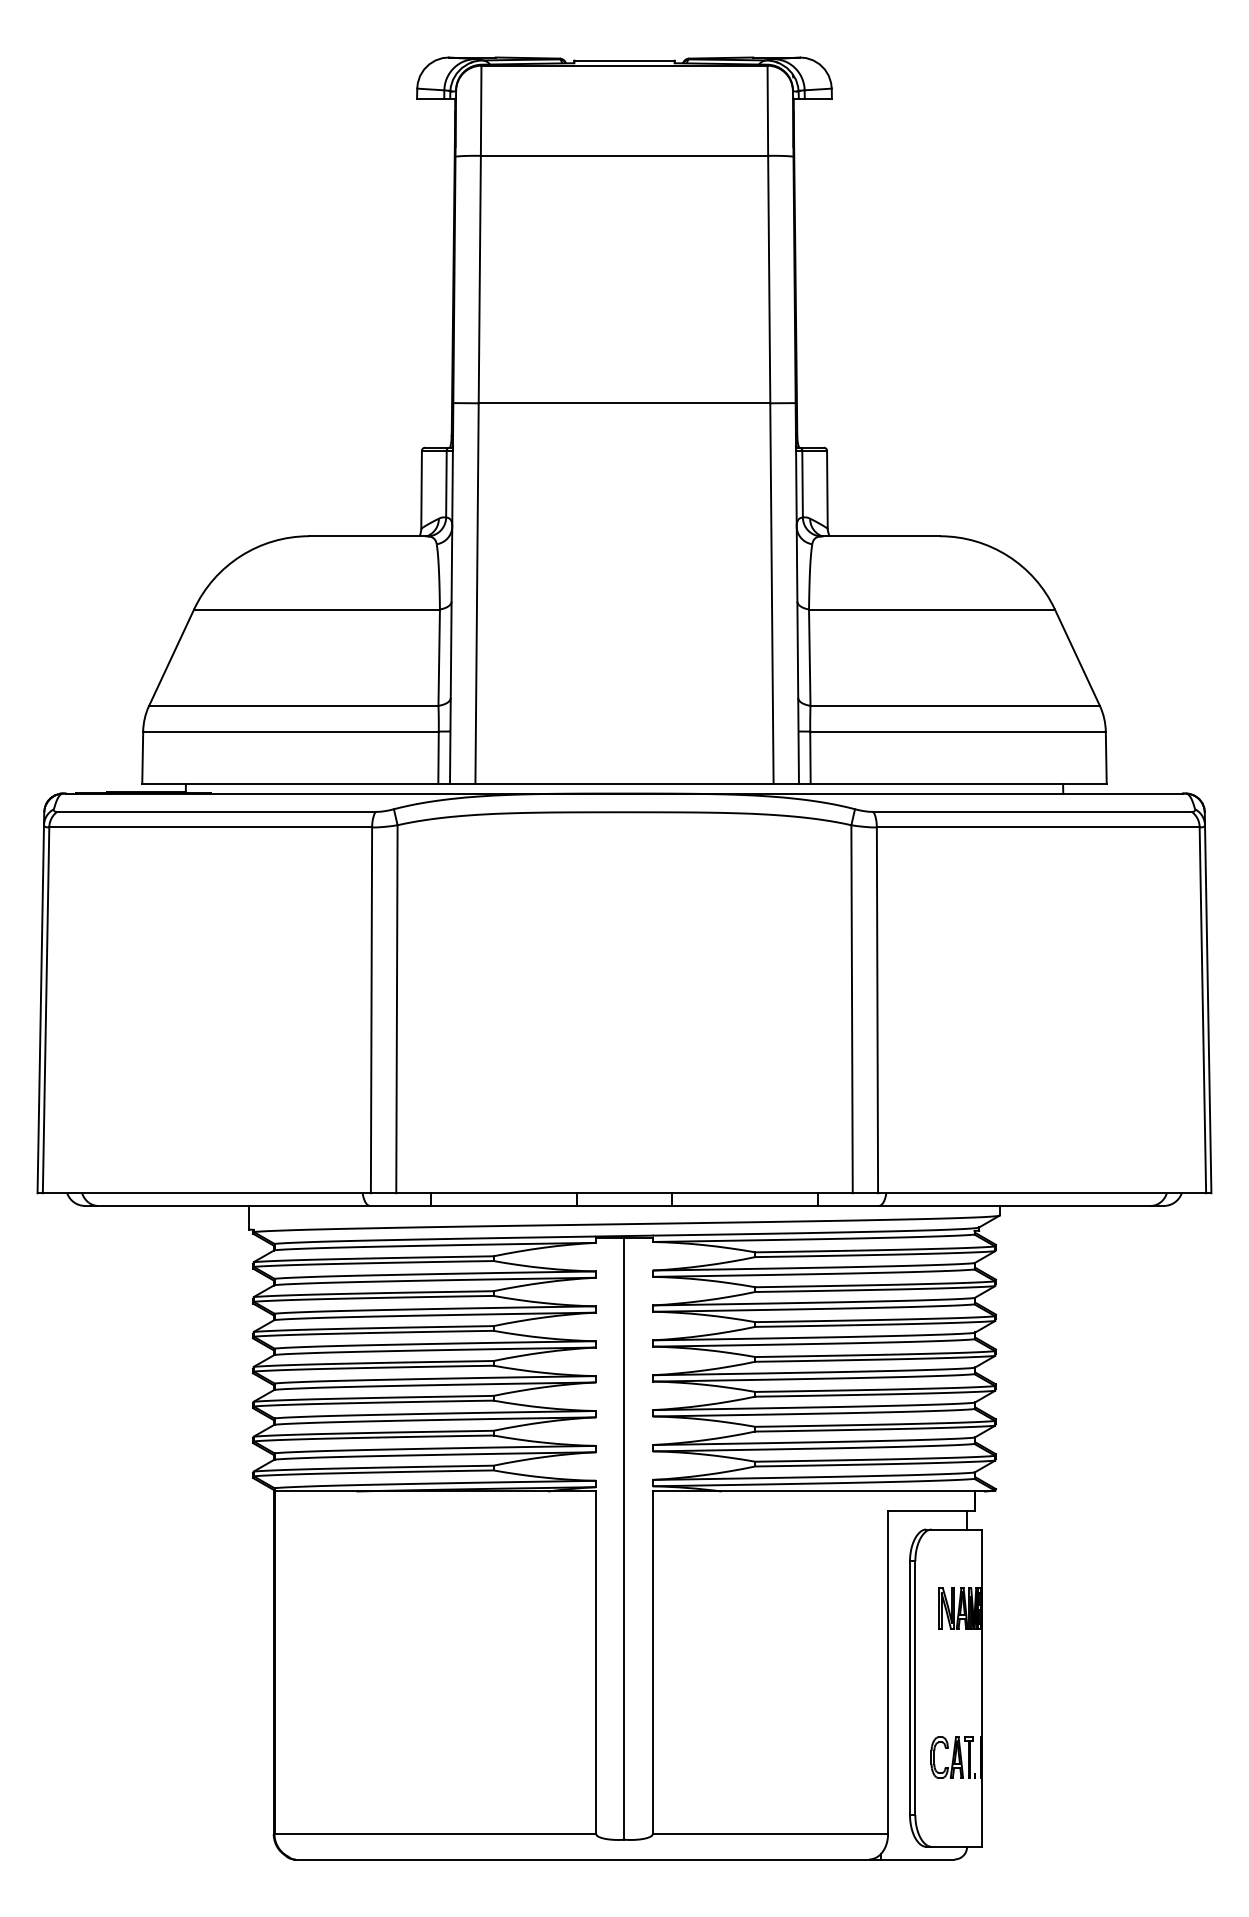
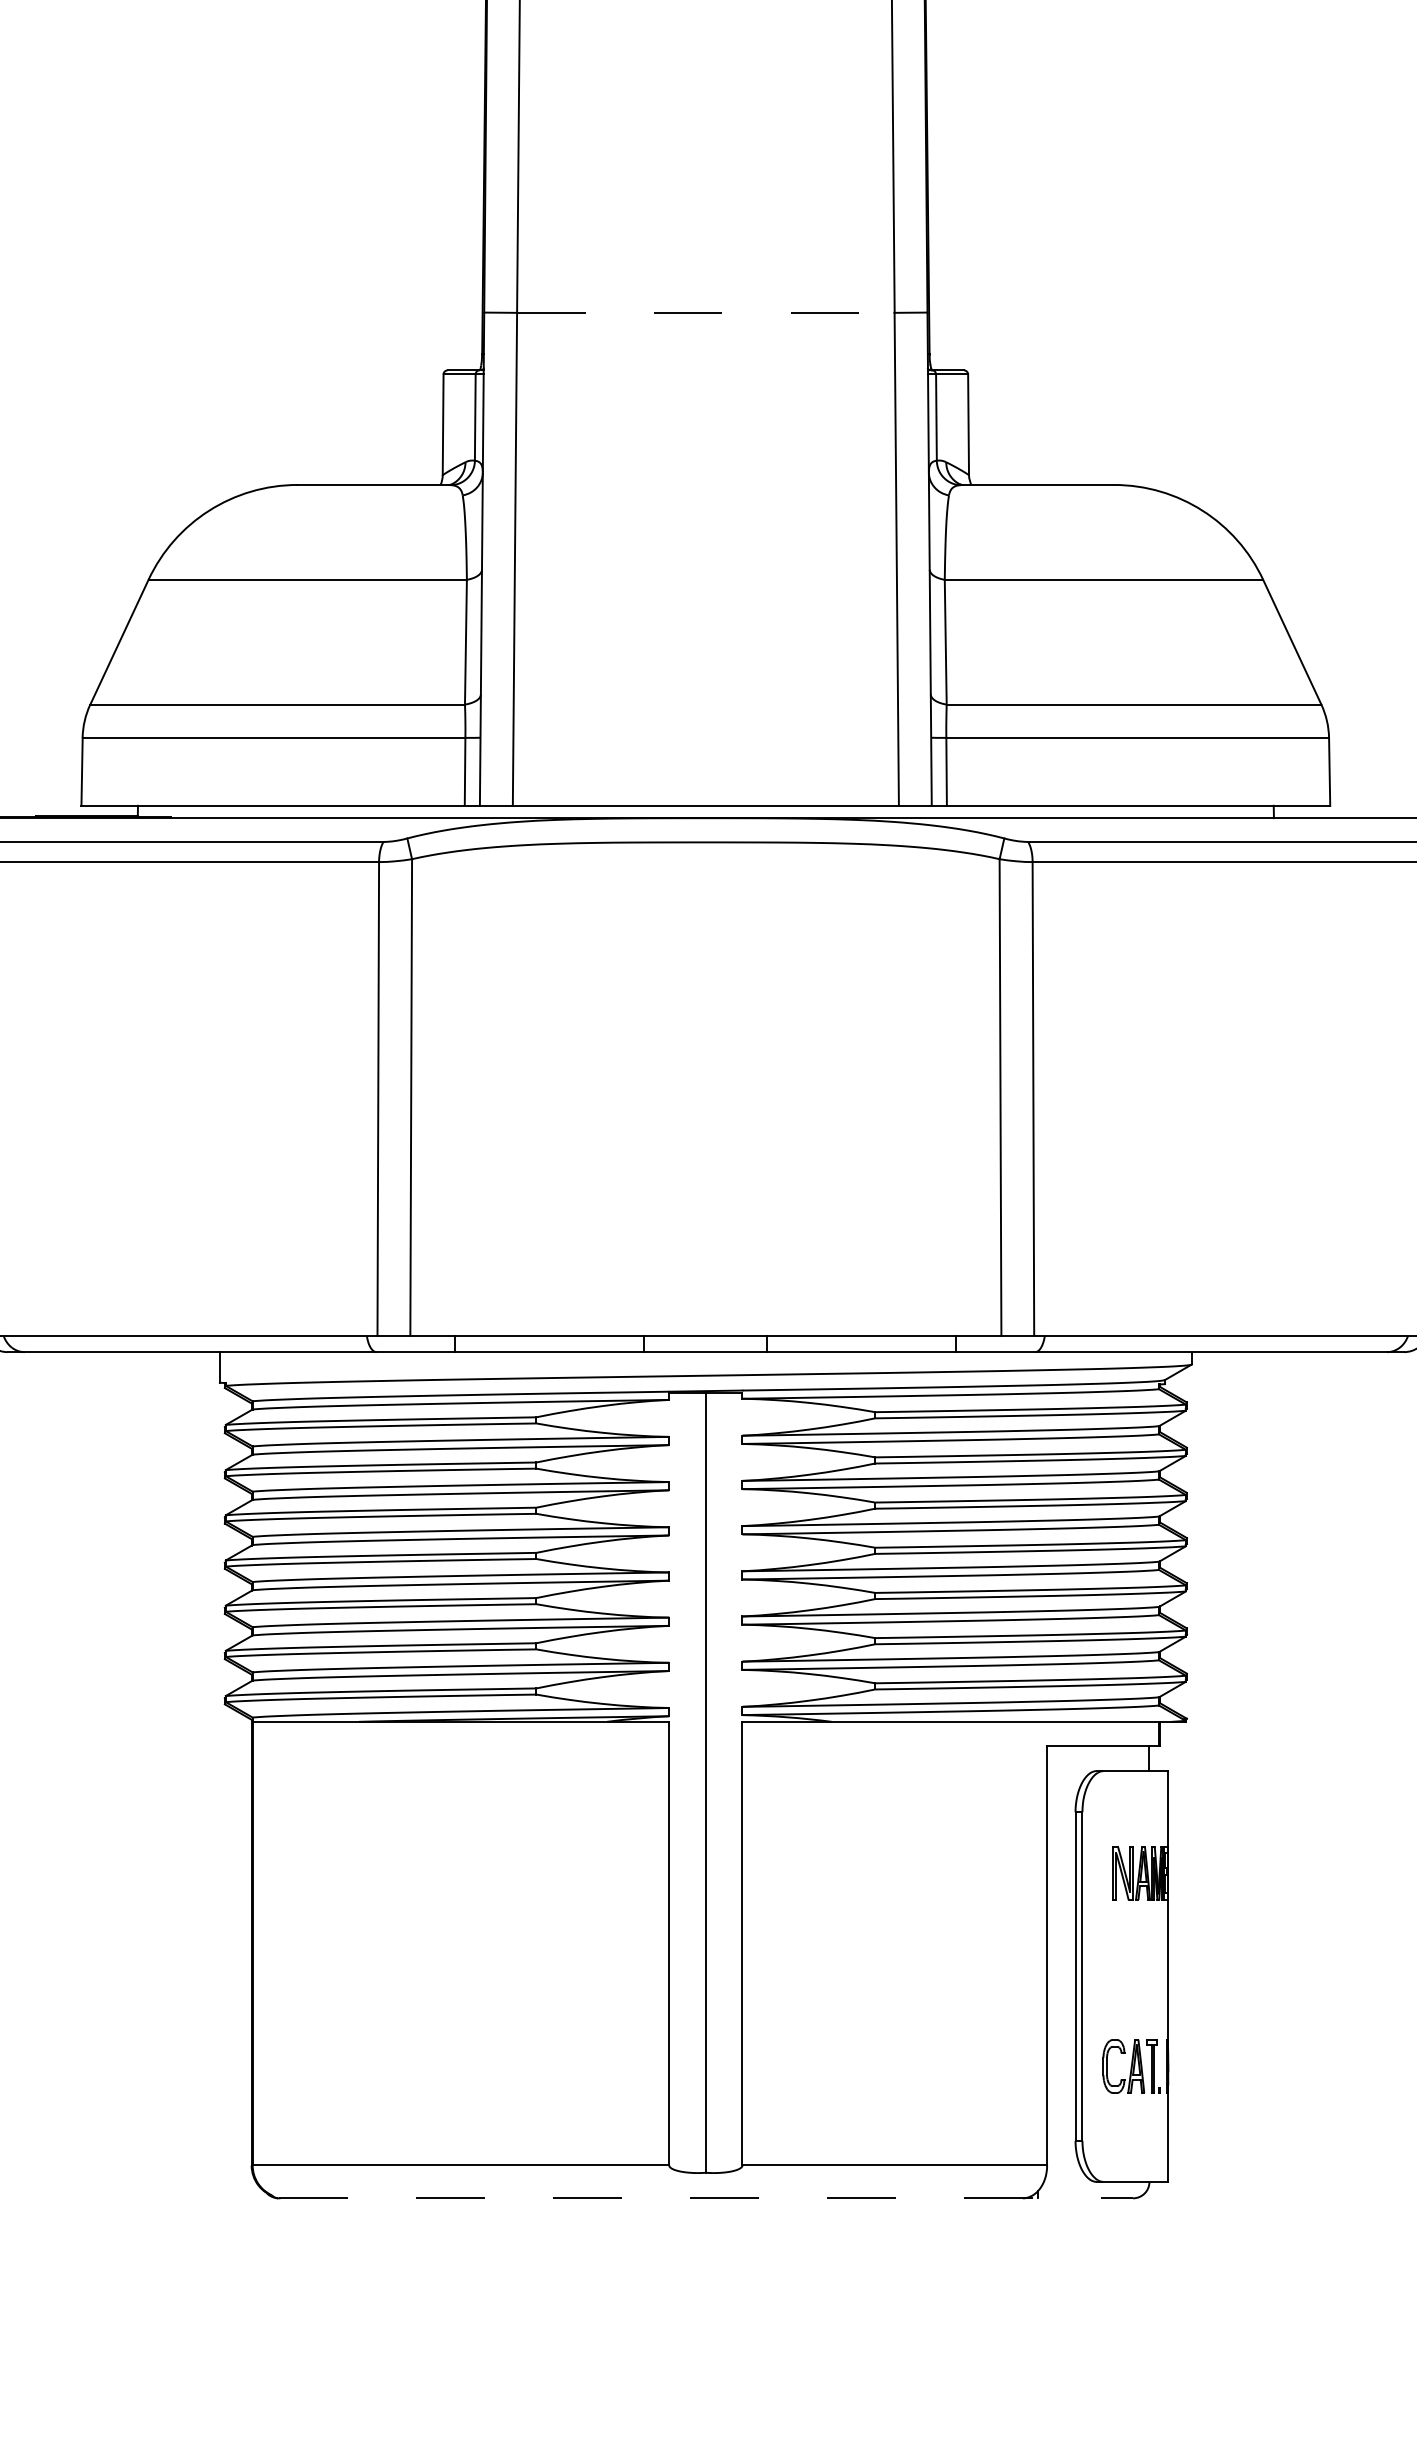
line: (624, 403) -> (705, 313), solid -> dashed
line: (624, 1859) -> (705, 2198), solid -> dashed

